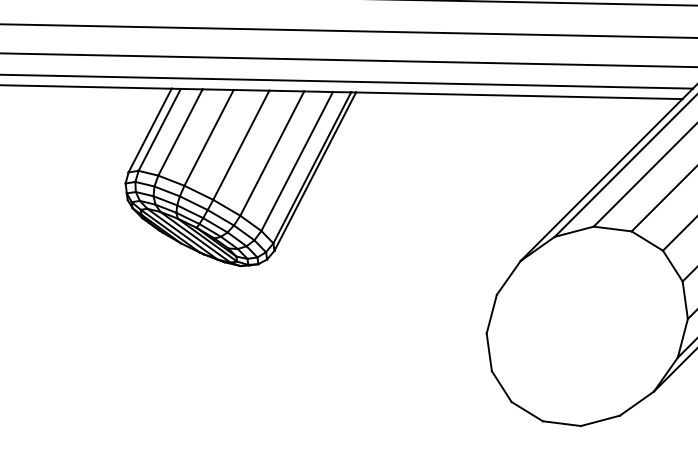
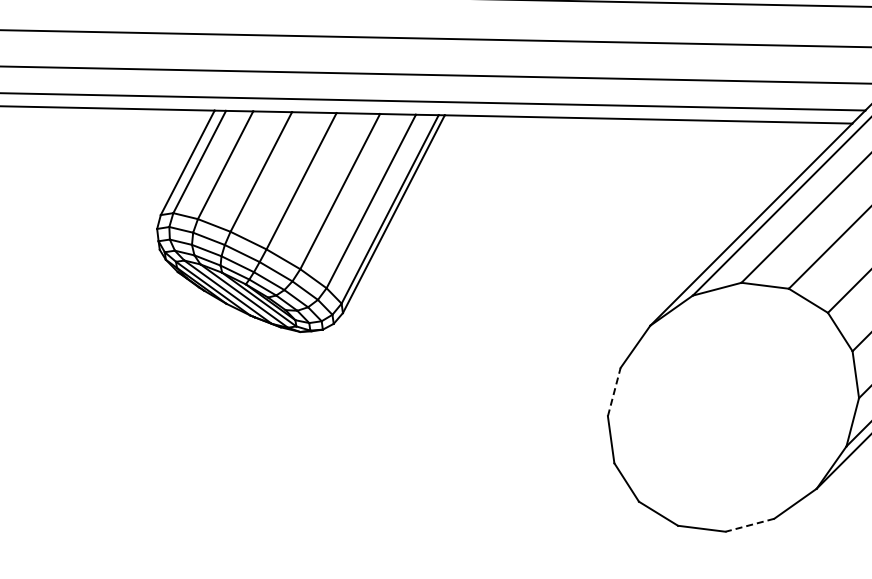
line: (491, 314) -> (614, 392), solid -> dashed
line: (600, 421) -> (749, 525), solid -> dashed

